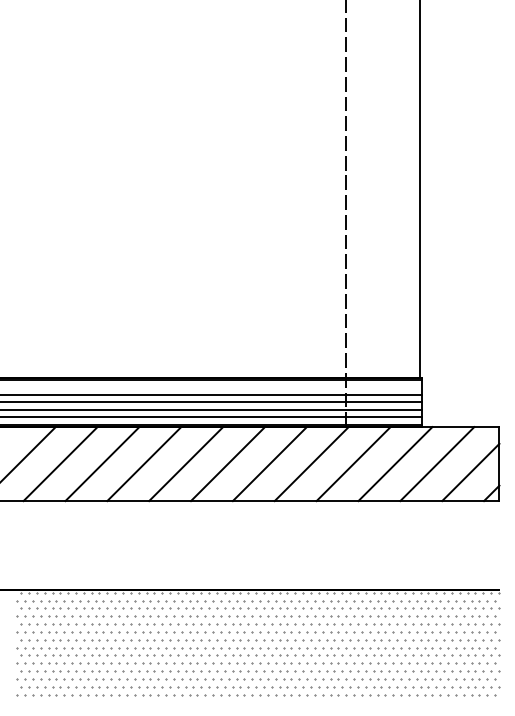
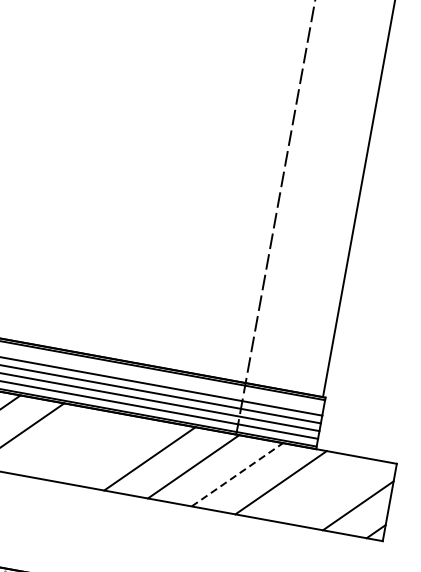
line: (353, 463) -> (237, 474), solid -> dashed
line: (186, 464) -> (62, 443), removed
line: (228, 464) -> (106, 451), removed
line: (437, 464) -> (325, 491), removed

